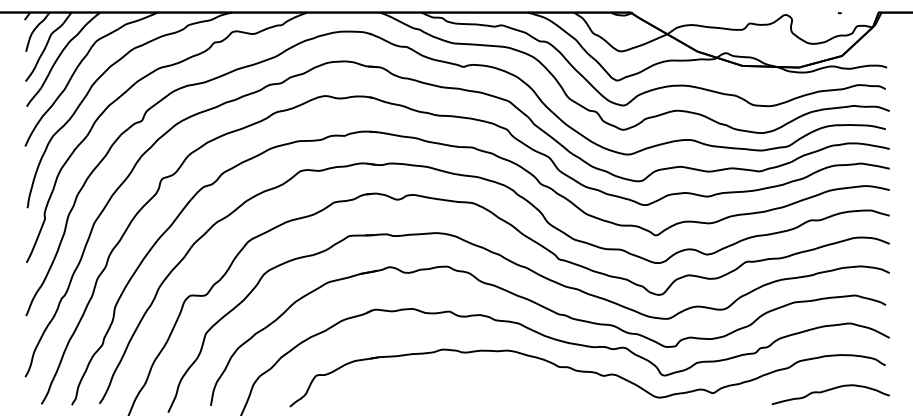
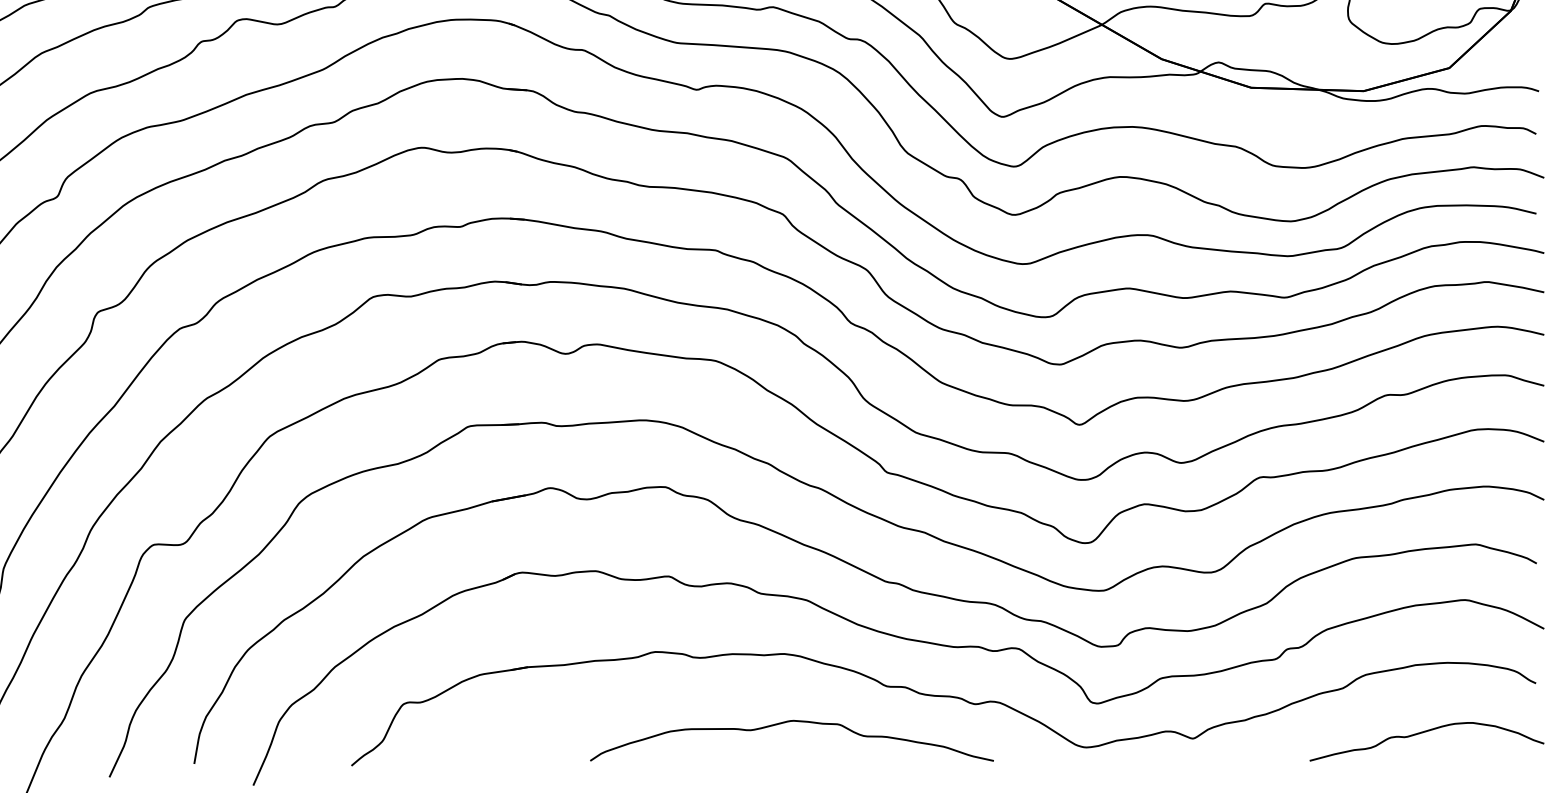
curve: (506, 386) -> (782, 725), added

